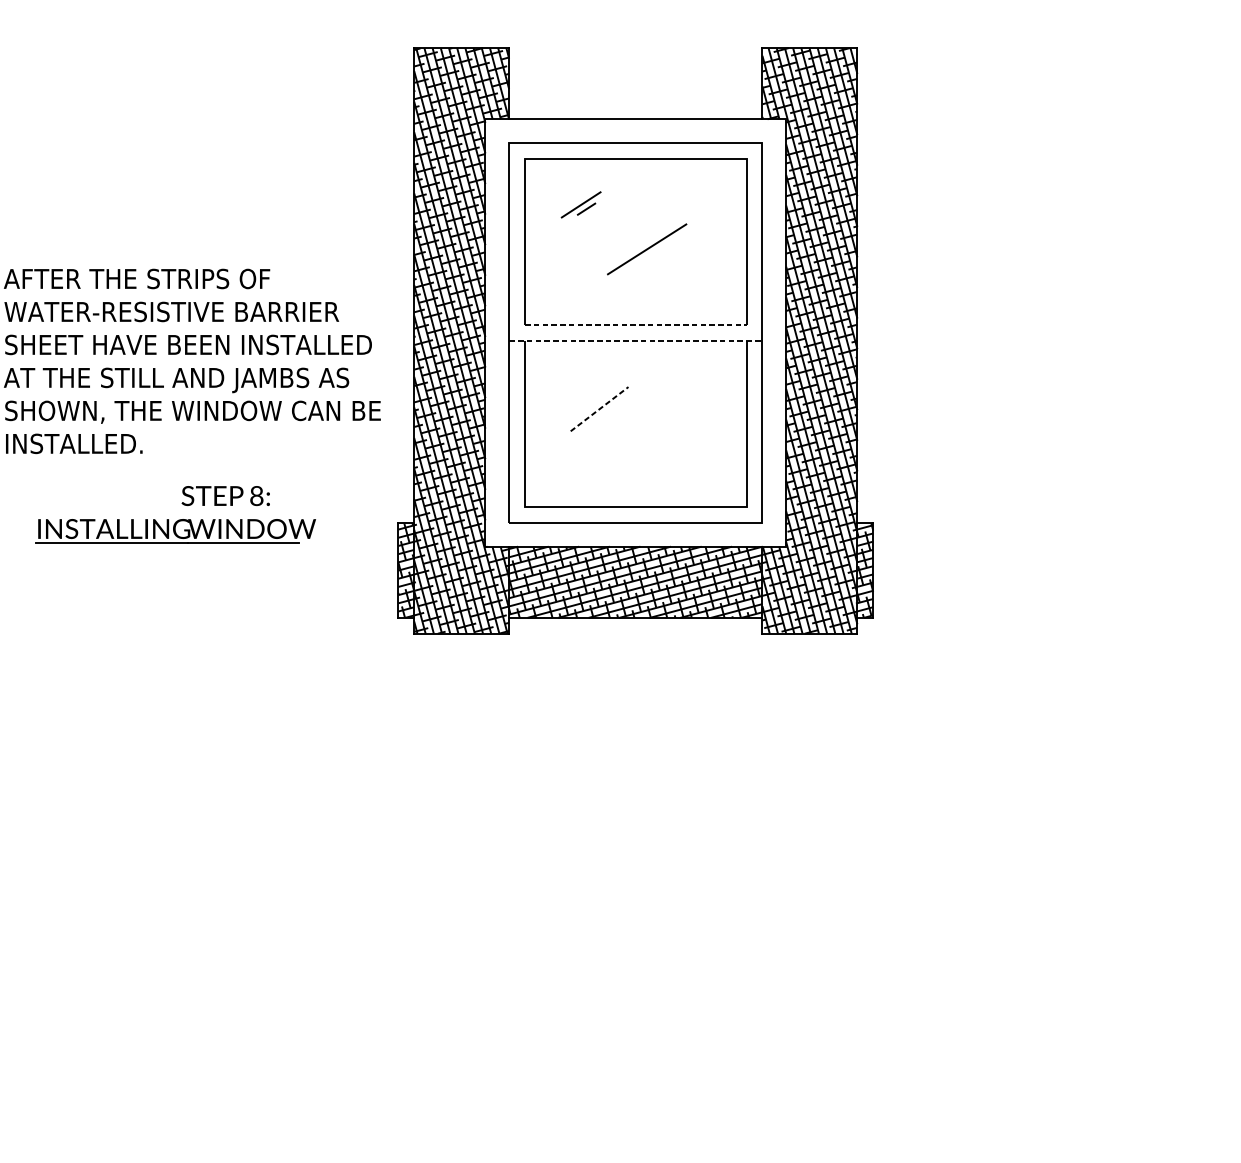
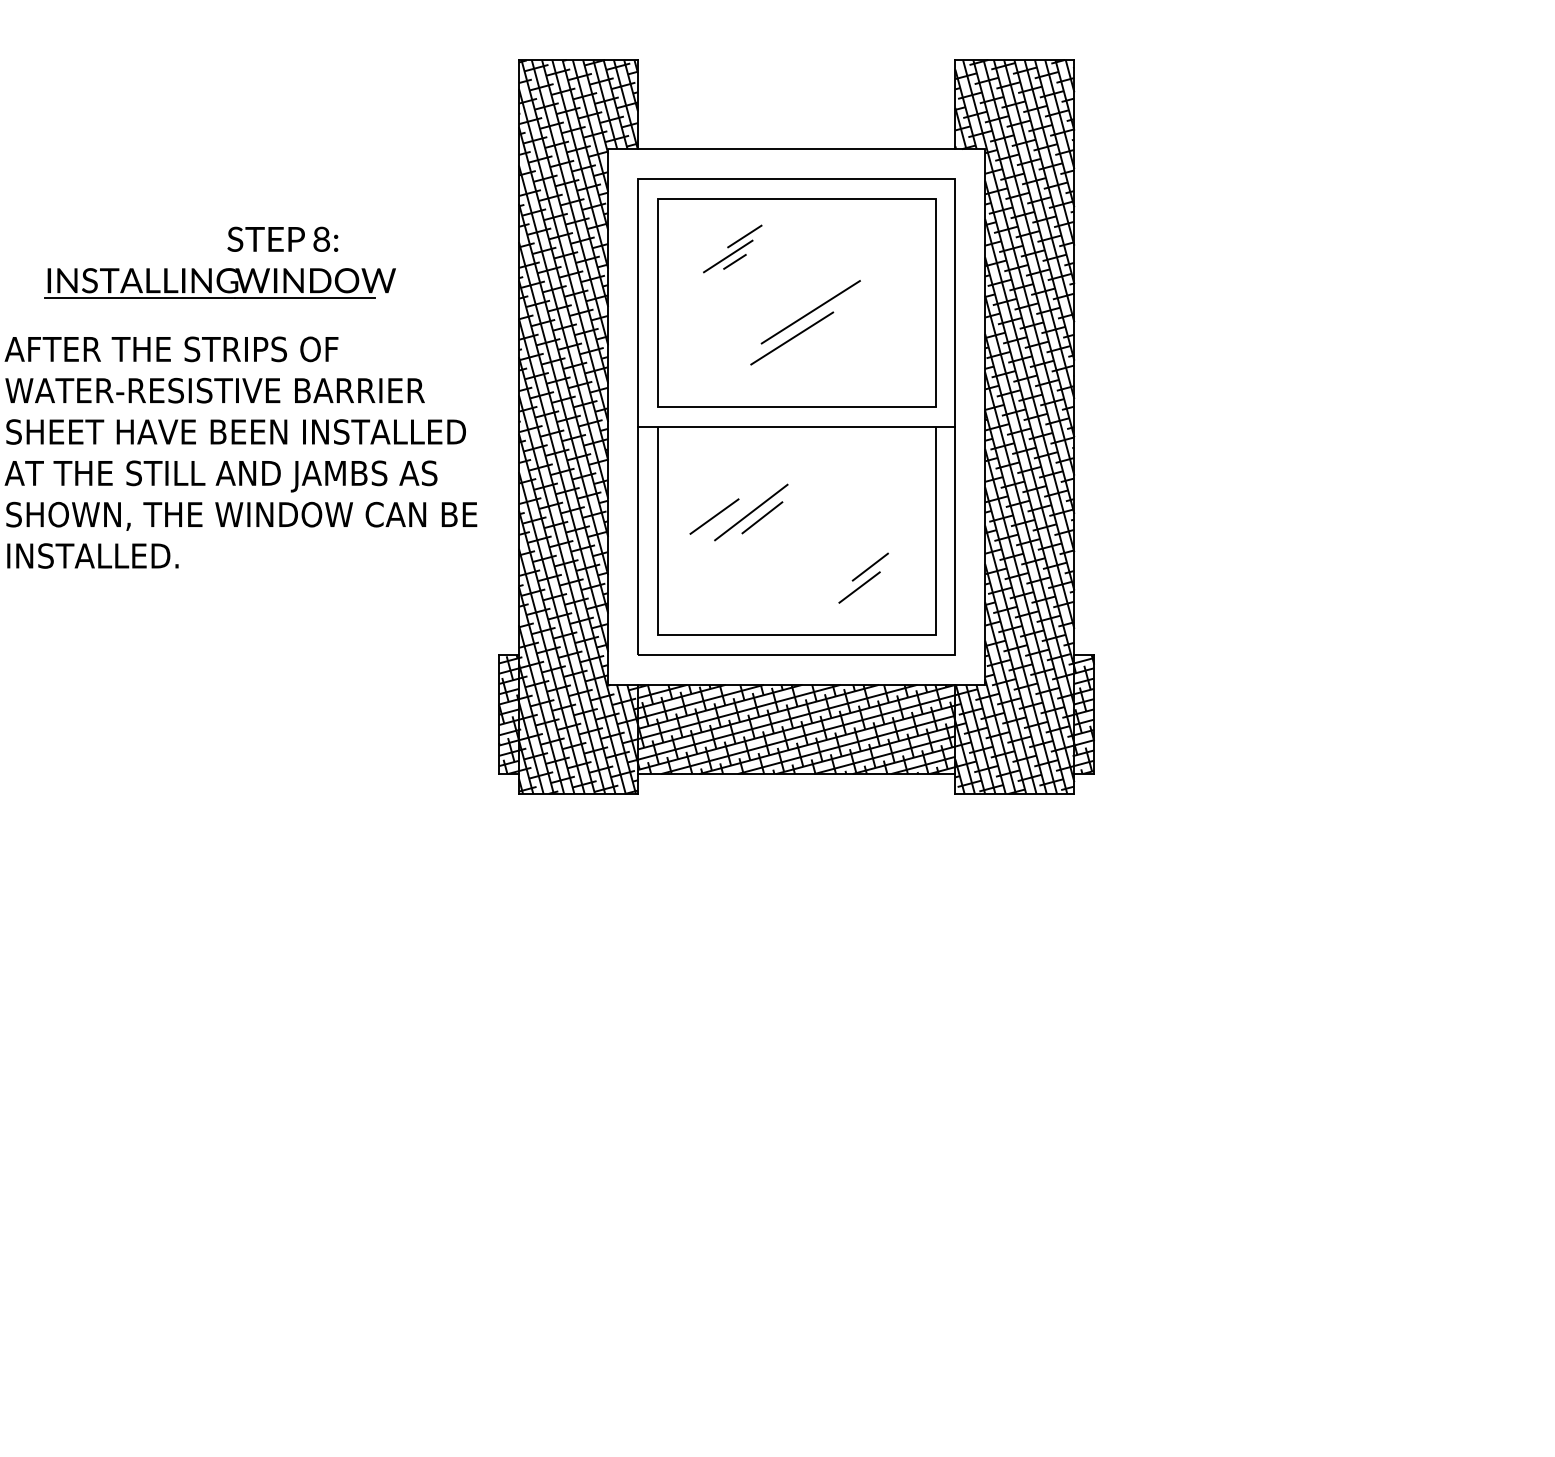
line: (594, 188) -> (744, 236), added
line: (632, 270) -> (792, 338), added
line: (635, 325) -> (796, 407), dashed -> solid
line: (635, 340) -> (796, 426), dashed -> solid
line: (599, 409) -> (751, 512), dashed -> solid
line: (570, 412) -> (714, 516), added
line: (608, 413) -> (762, 517), added
line: (693, 452) -> (869, 566), added
line: (685, 468) -> (859, 587), added
part: (177, 520) -> (222, 269), moved

